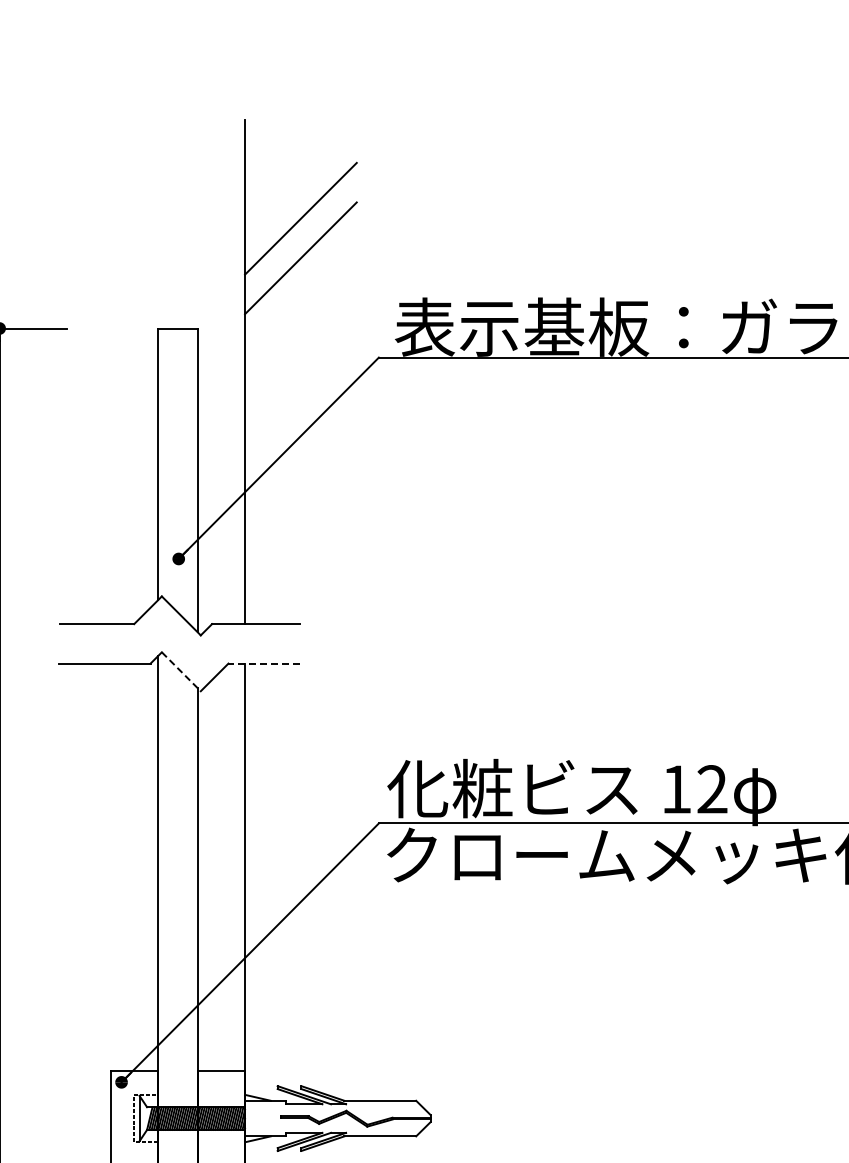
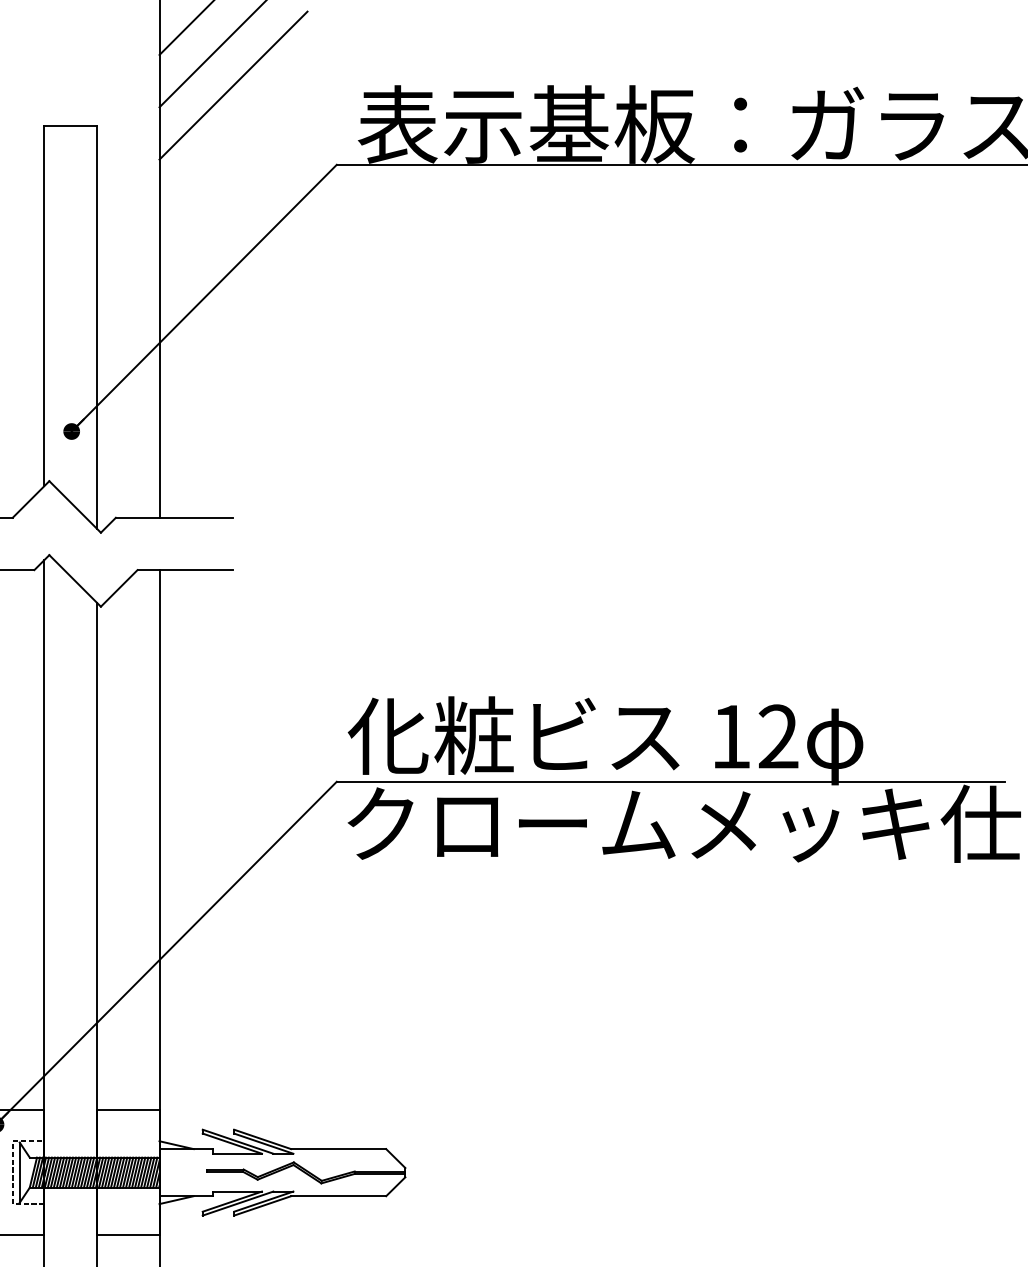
line: (300, 297) -> (232, 85), added
line: (264, 663) -> (185, 569), dashed -> solid
line: (181, 671) -> (75, 580), dashed -> solid

